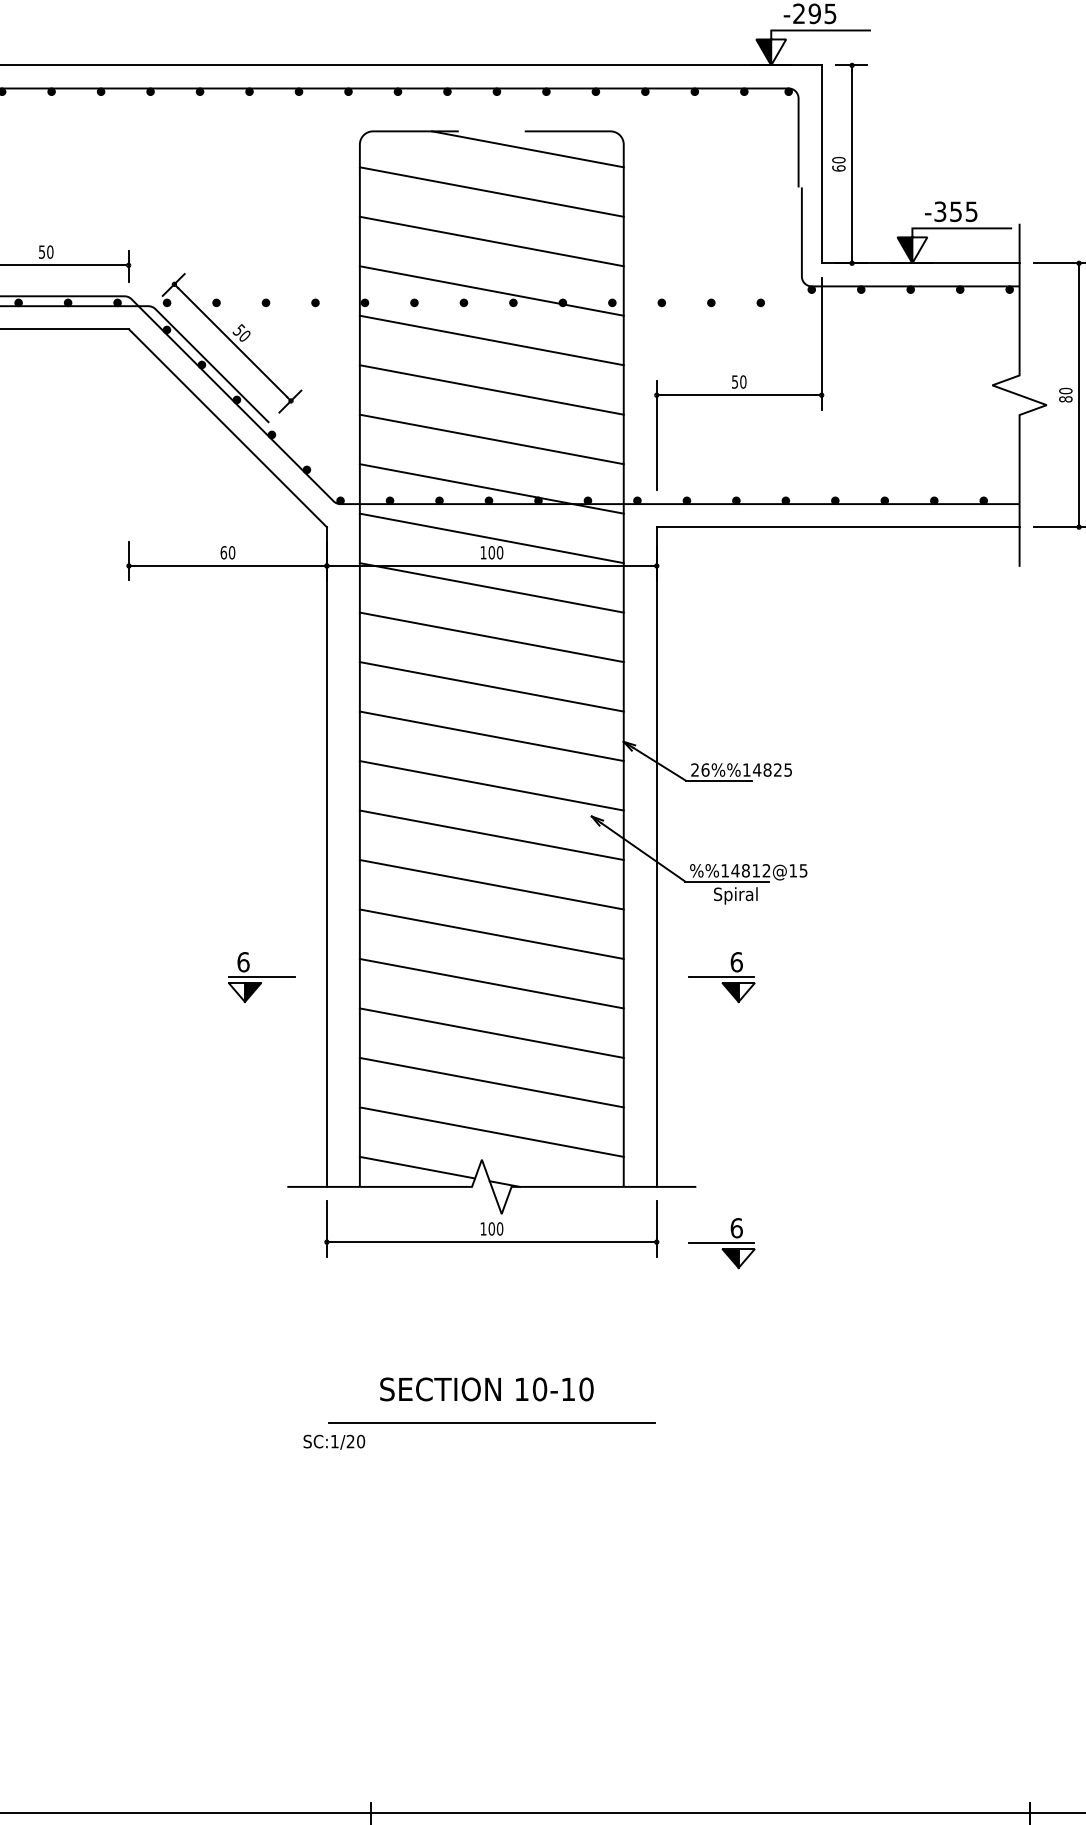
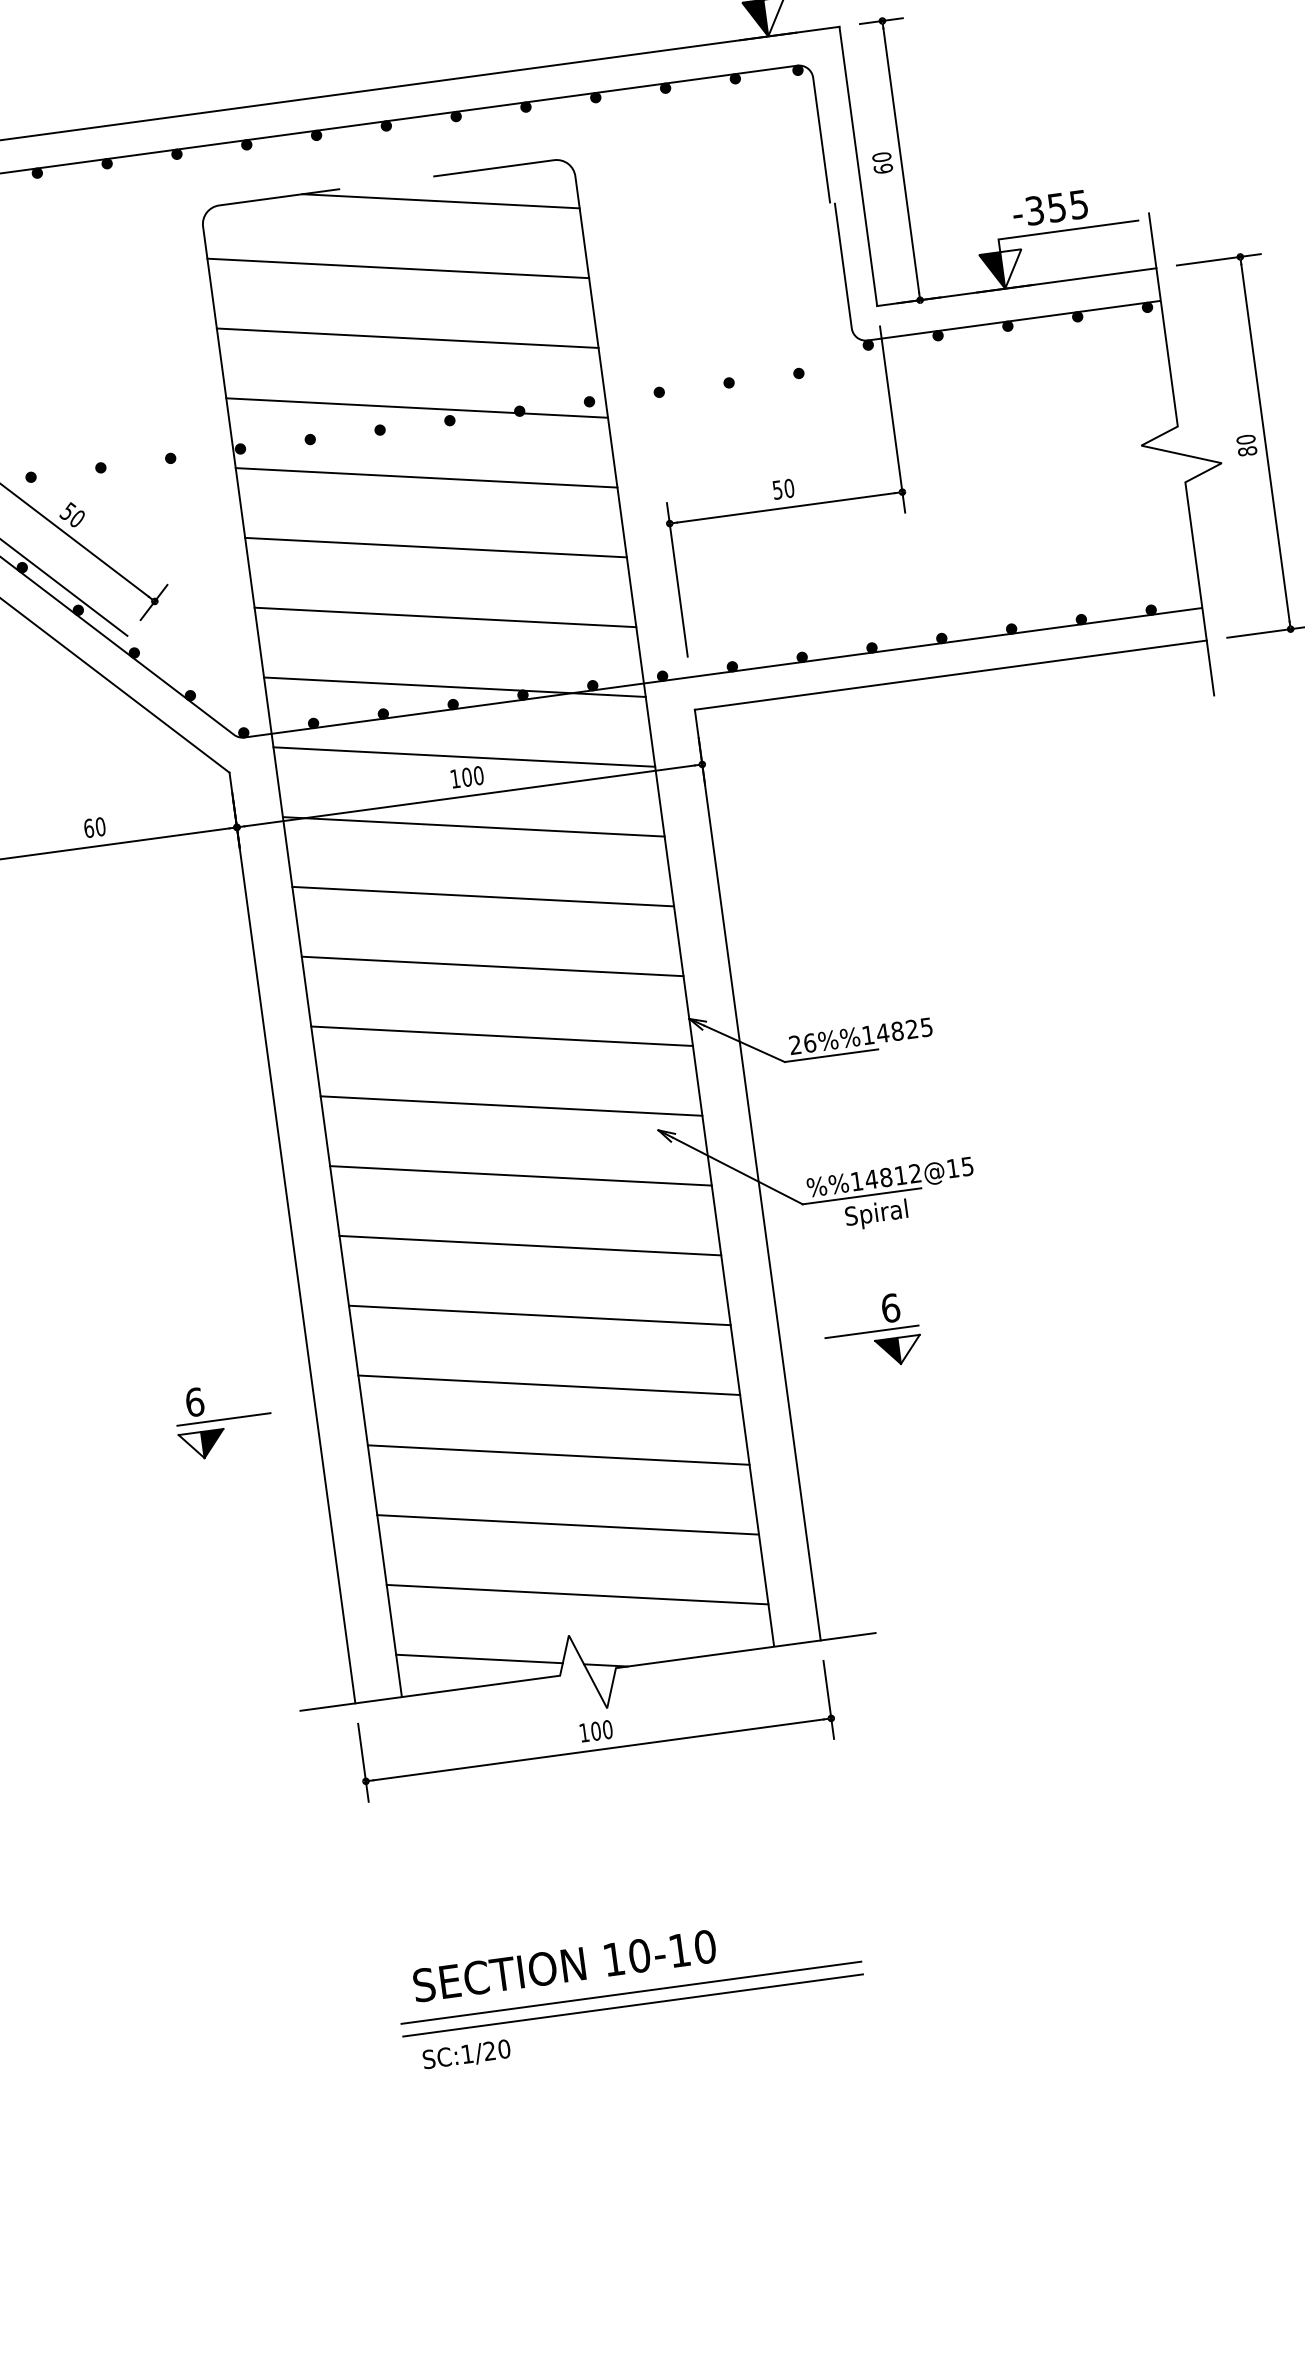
part: (721, 1243) -> (922, 1707), removed
text: (486, 1389) -> (564, 1966), moved
line: (491, 1414) -> (631, 1993), added
text: (334, 1441) -> (466, 2054), moved

